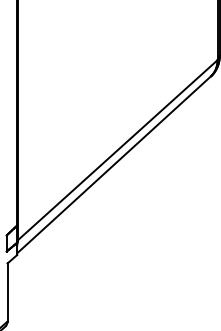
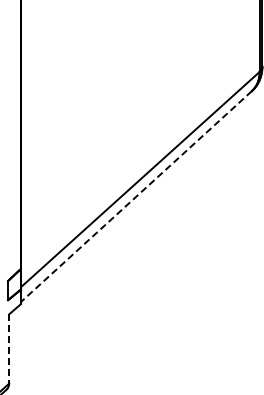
line: (114, 164) -> (136, 196), solid -> dashed
line: (7, 292) -> (9, 349), solid -> dashed

